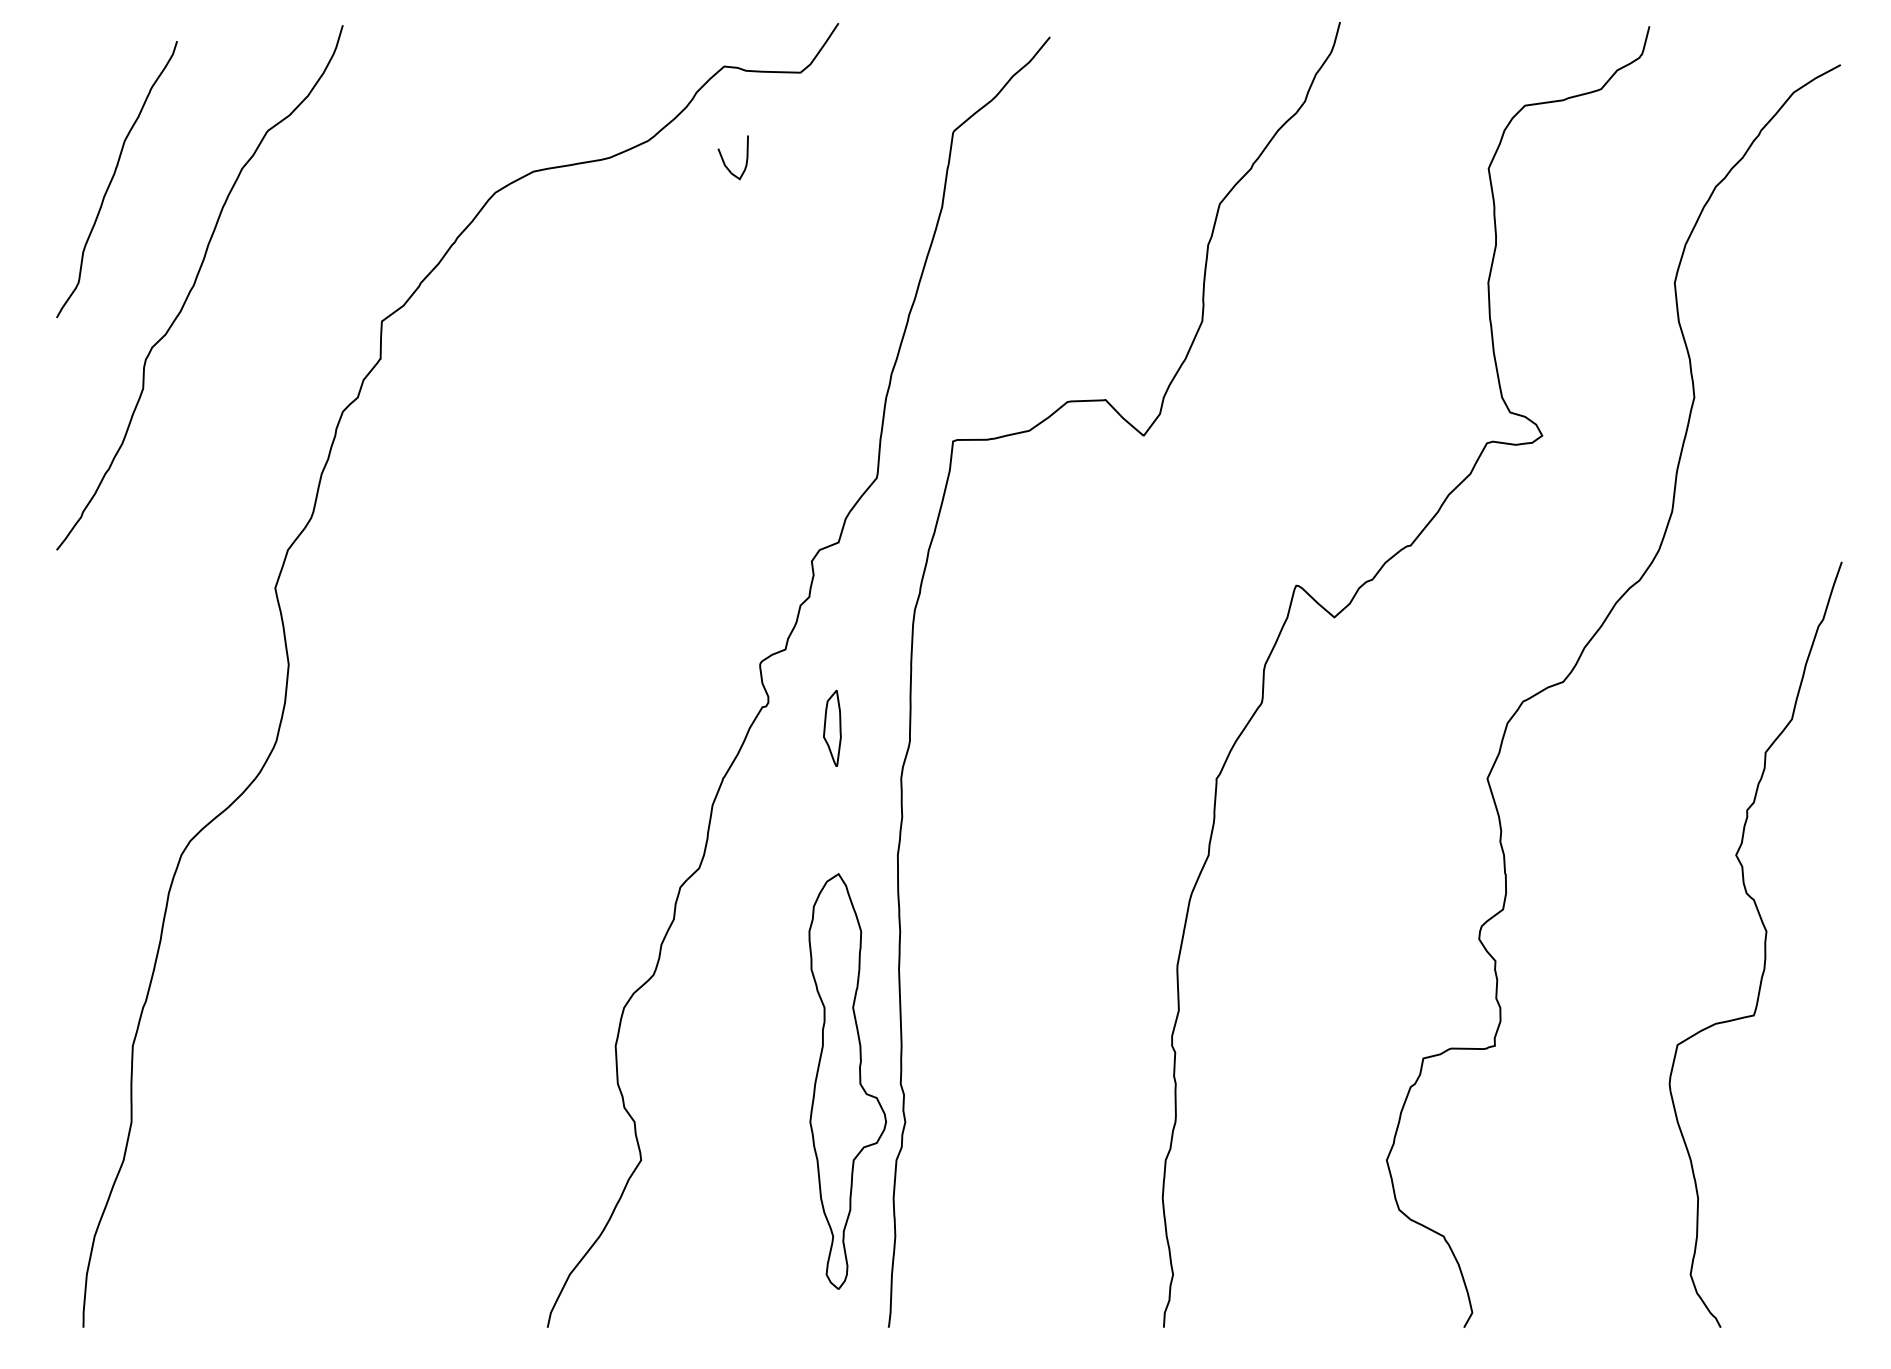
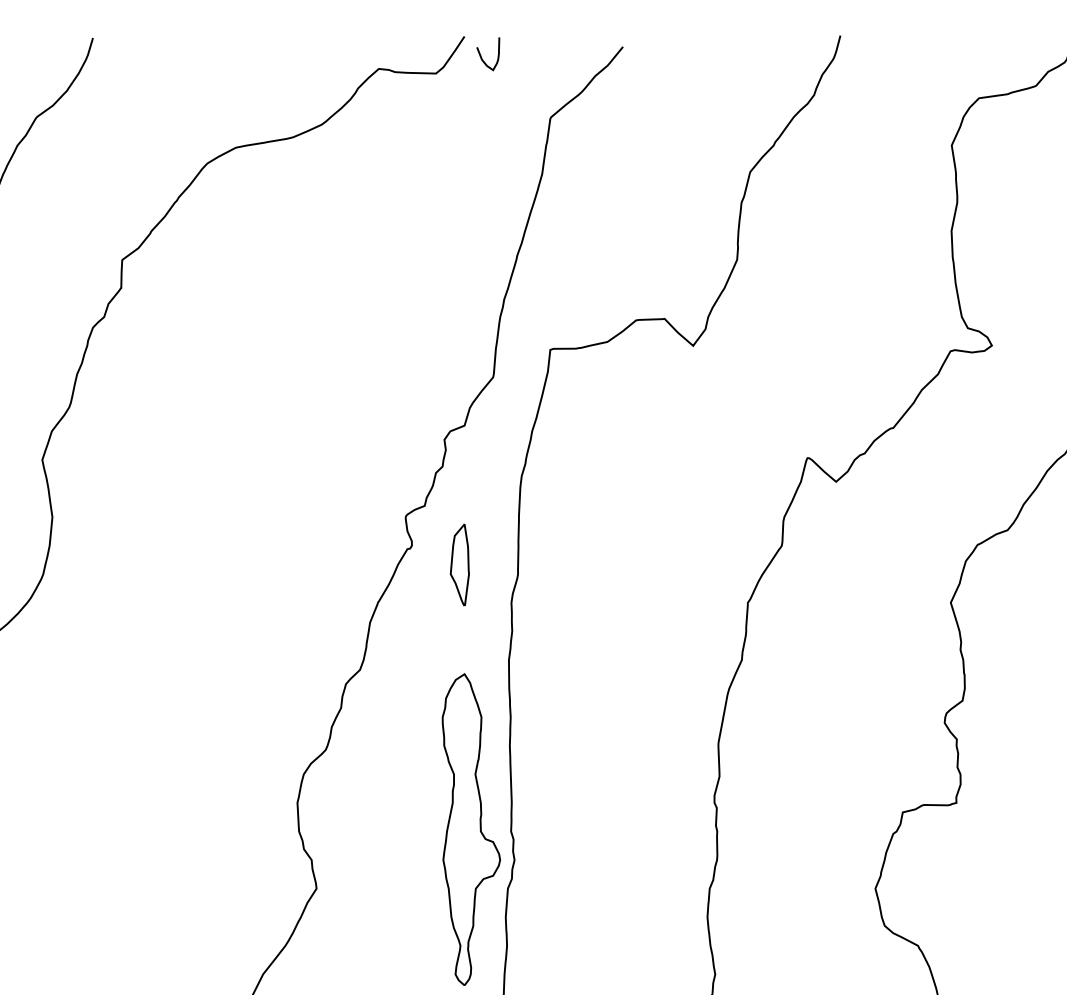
curve: (724, 161) -> (481, 56), moved
part: (832, 728) -> (459, 565), size x1.43

